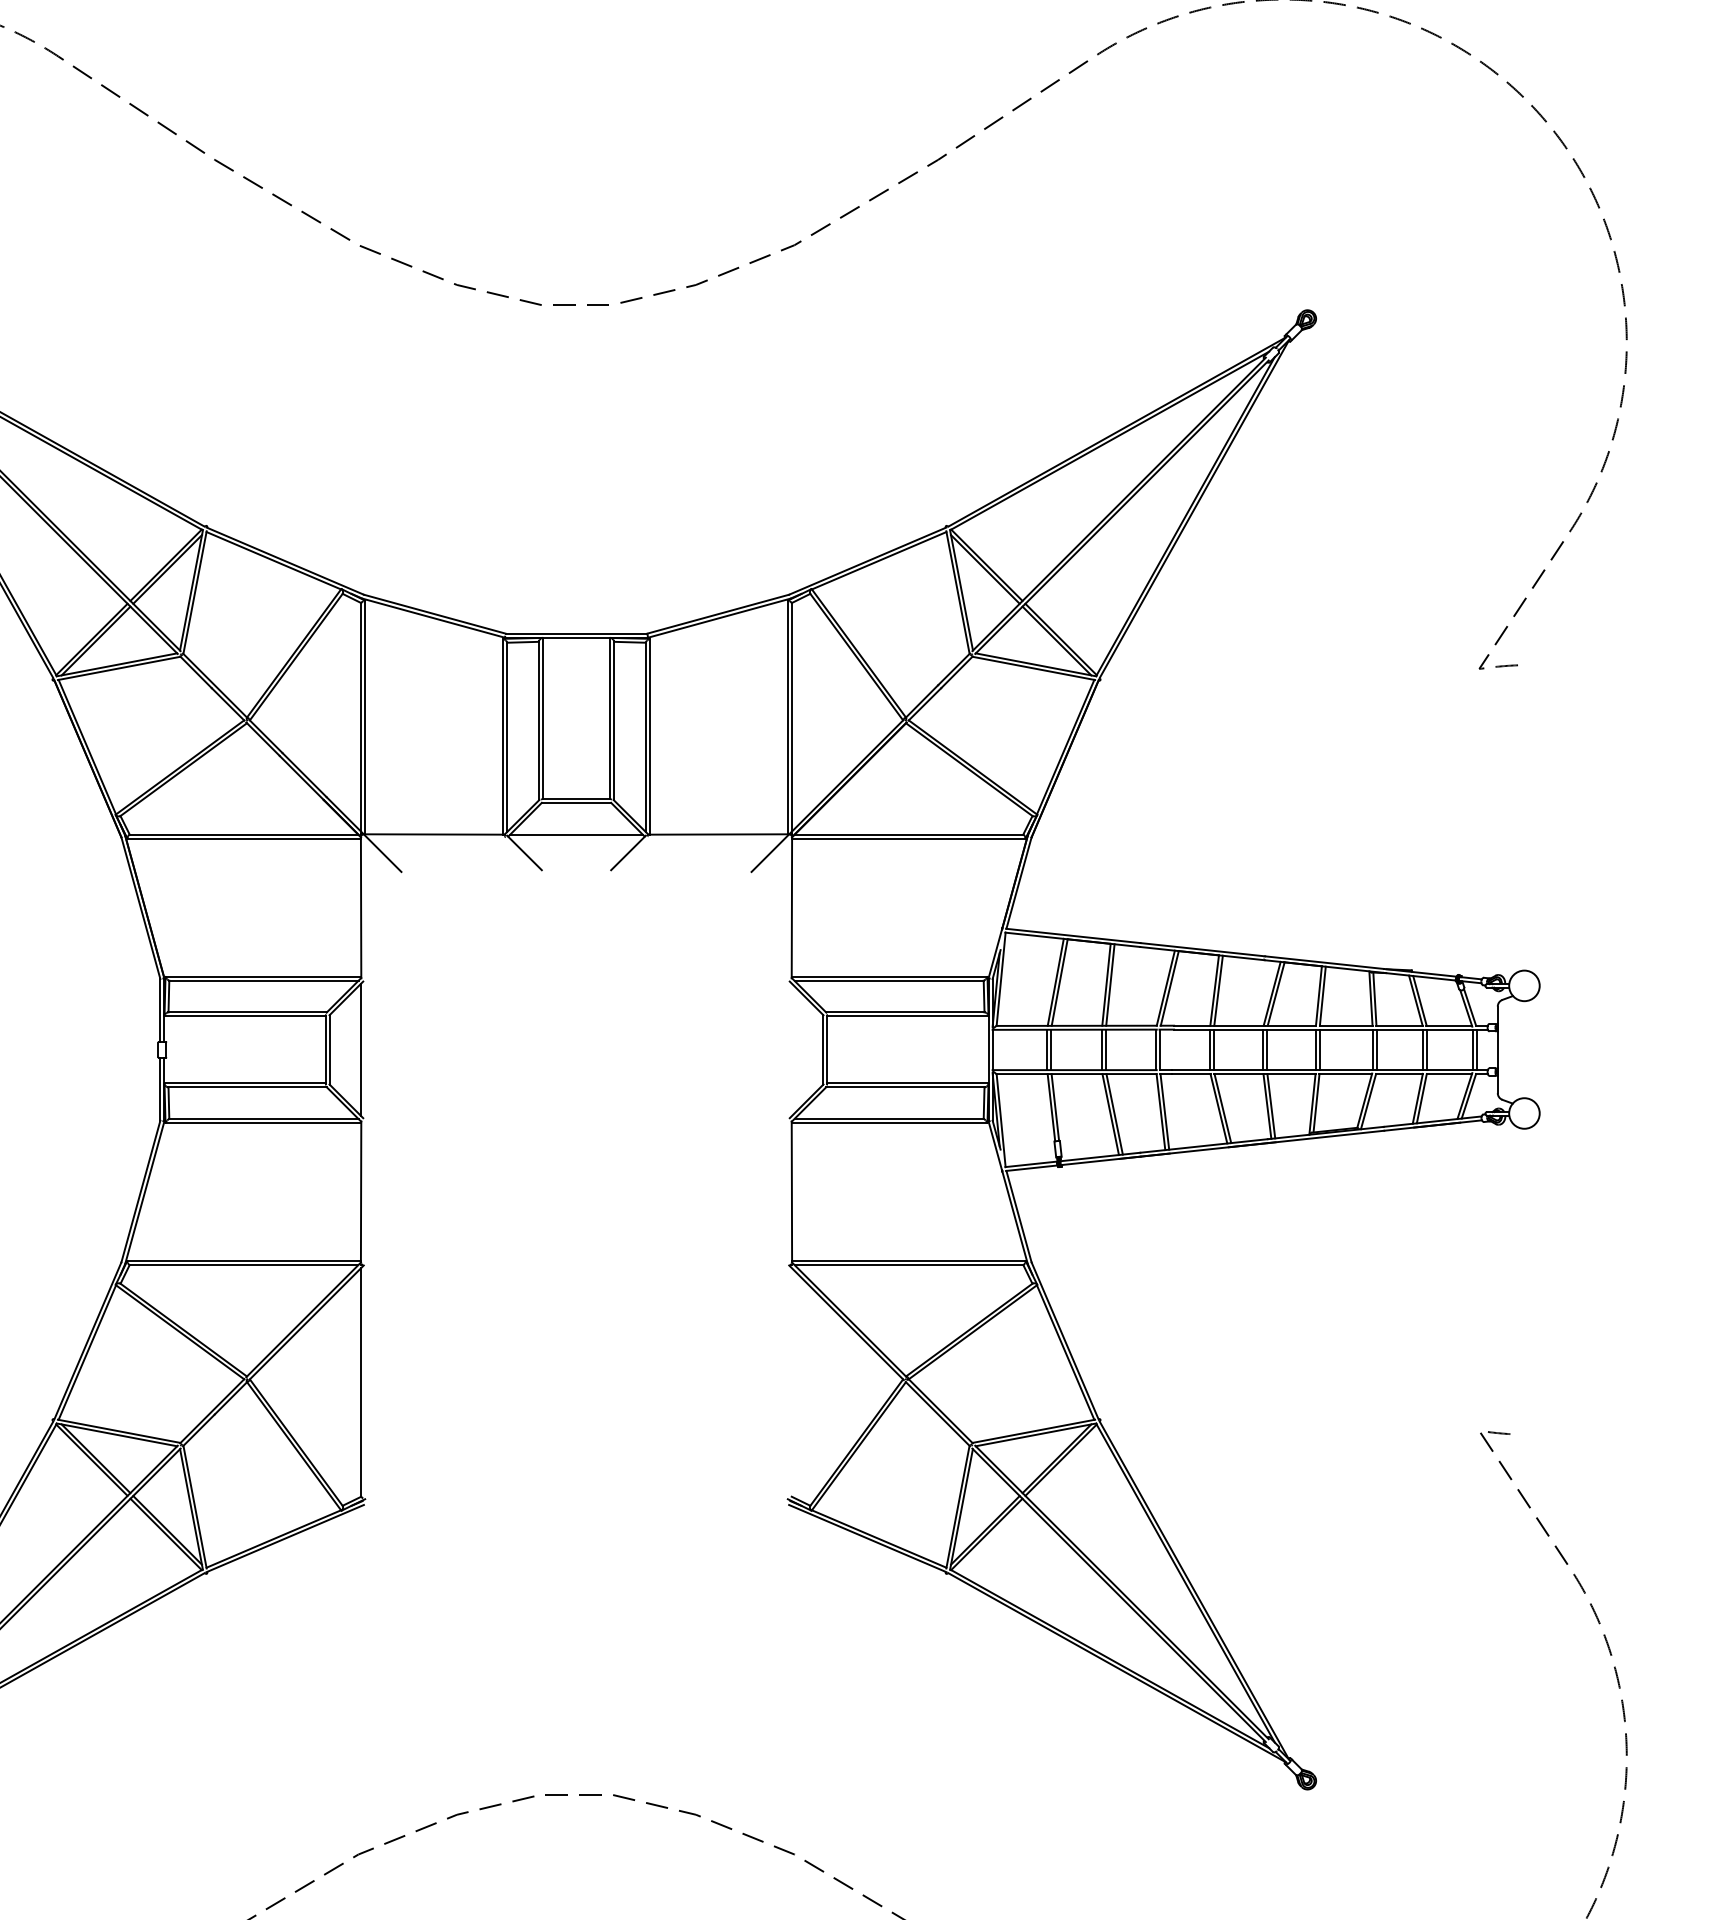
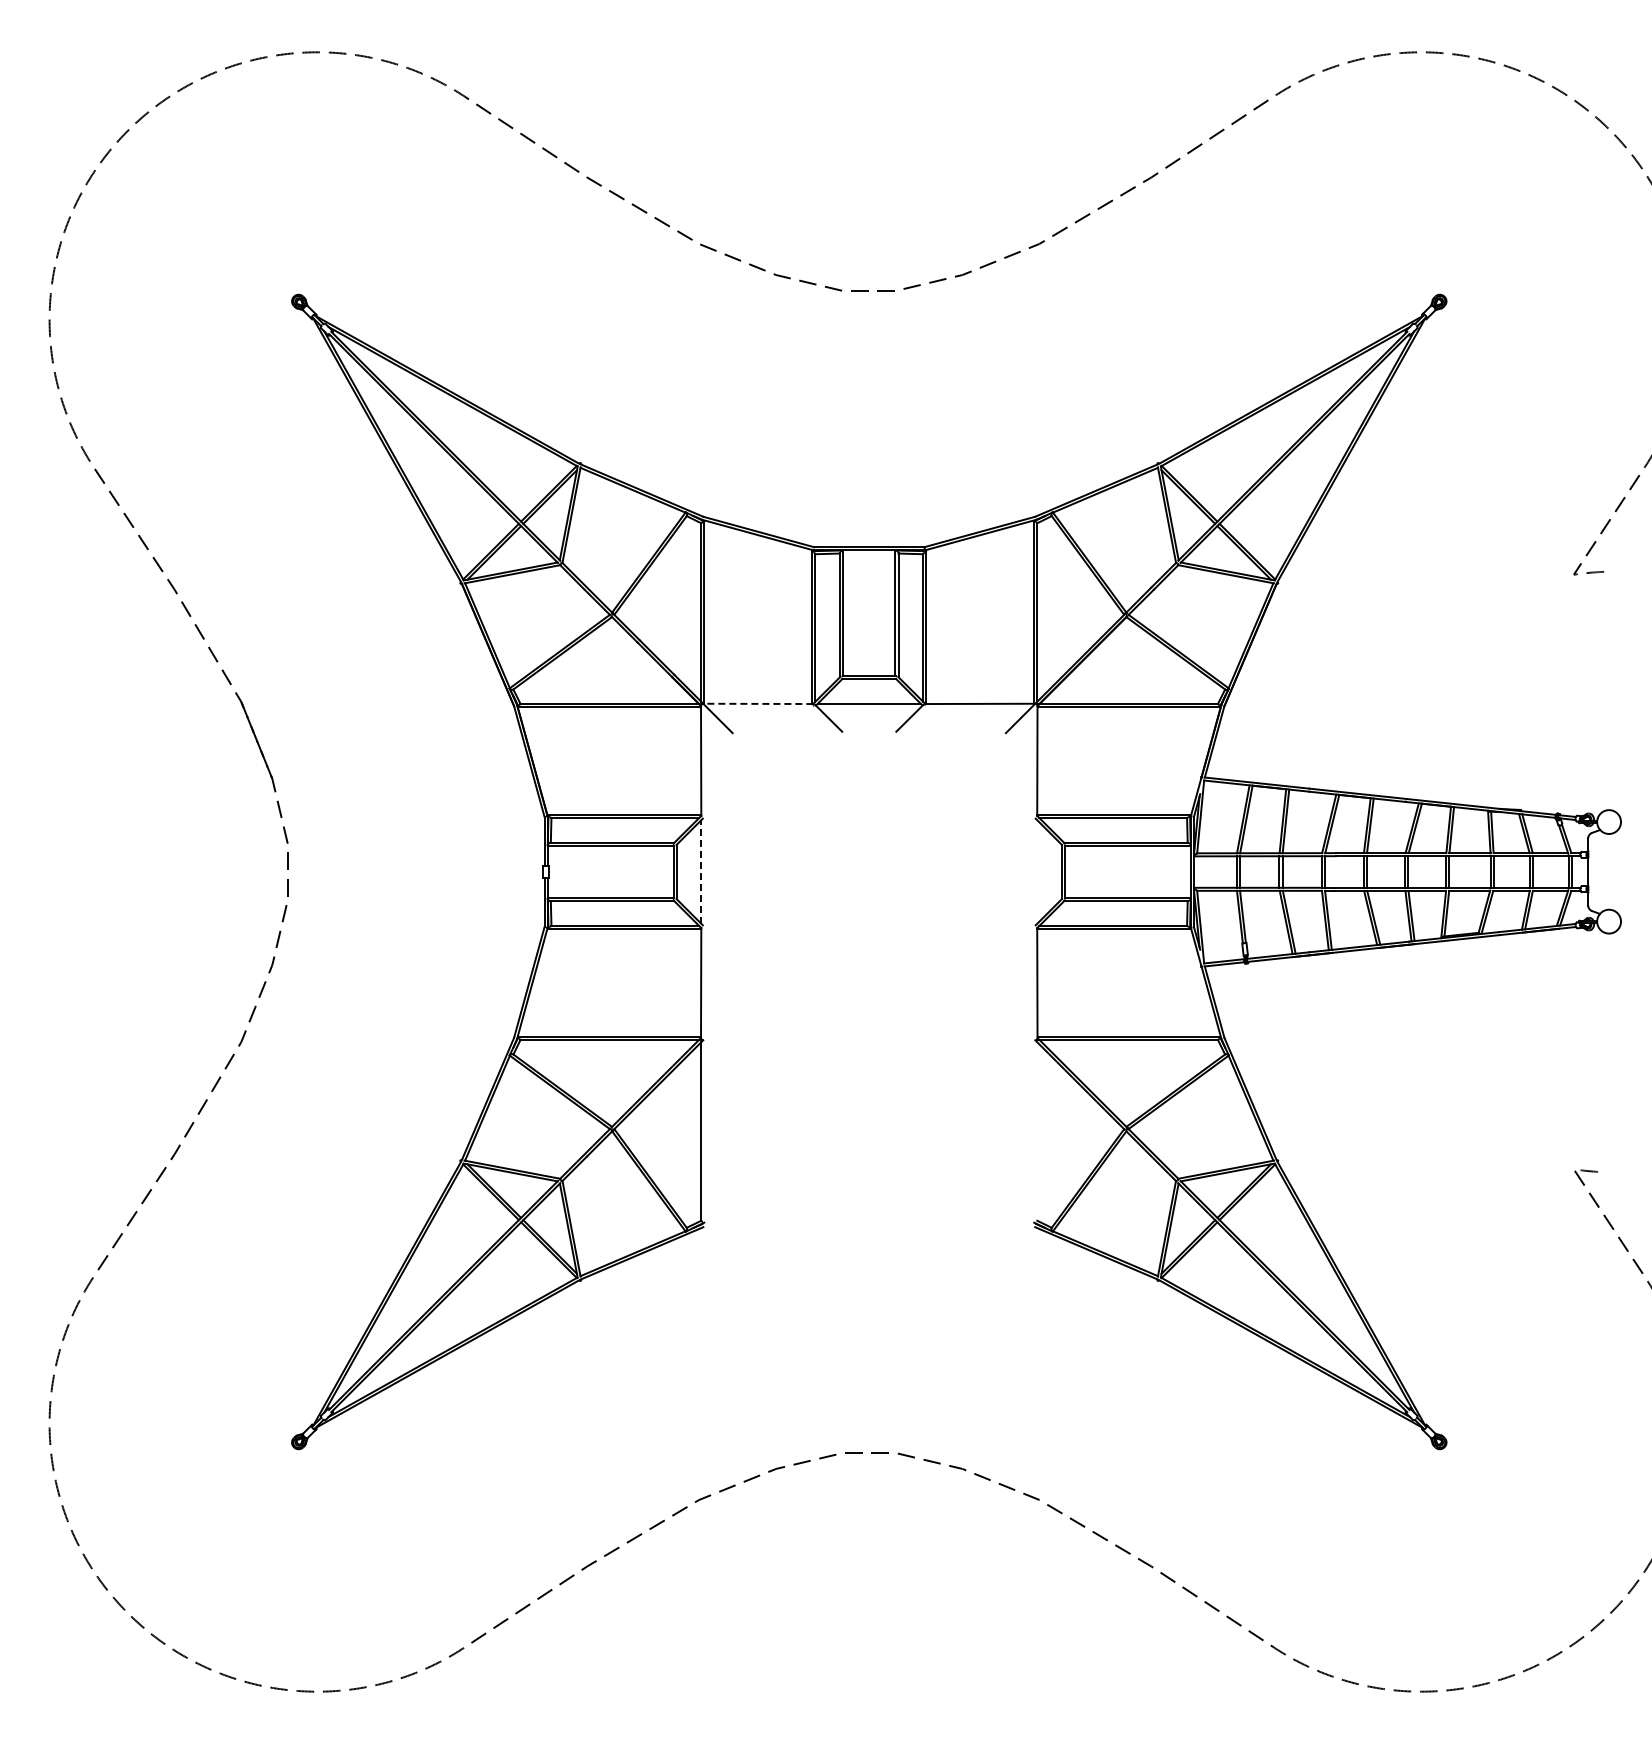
line: (433, 833) -> (757, 703), solid -> dashed
line: (361, 1050) -> (701, 872), solid -> dashed

